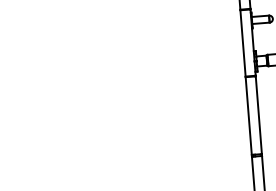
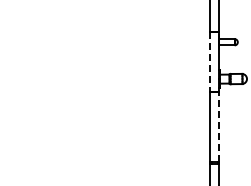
line: (243, 43) -> (209, 62), solid -> dashed
line: (258, 115) -> (218, 127), solid -> dashed

